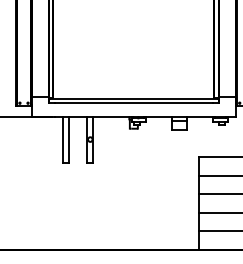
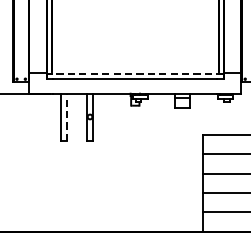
line: (133, 98) -> (134, 74), solid -> dashed
line: (68, 139) -> (67, 116), solid -> dashed

